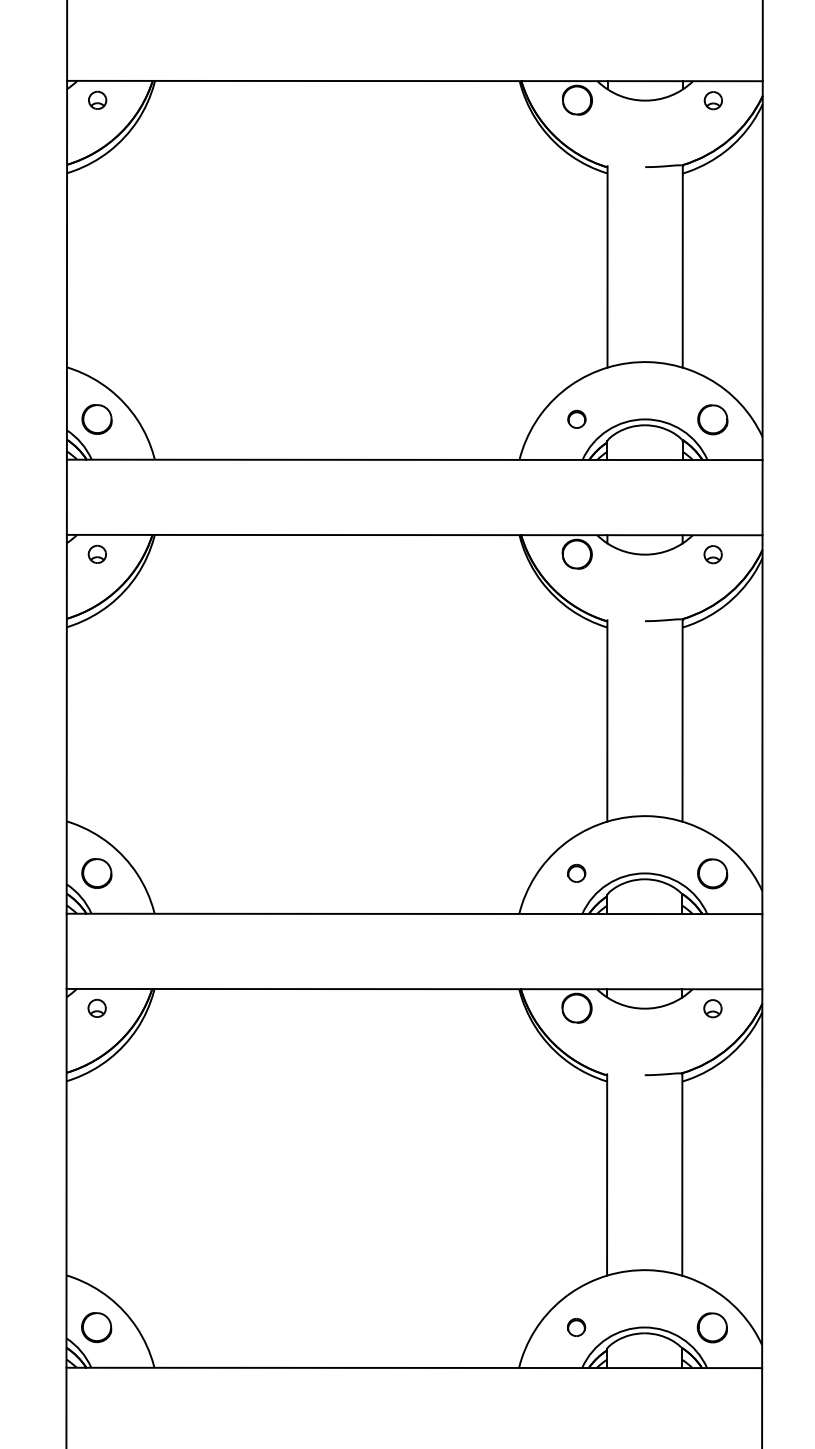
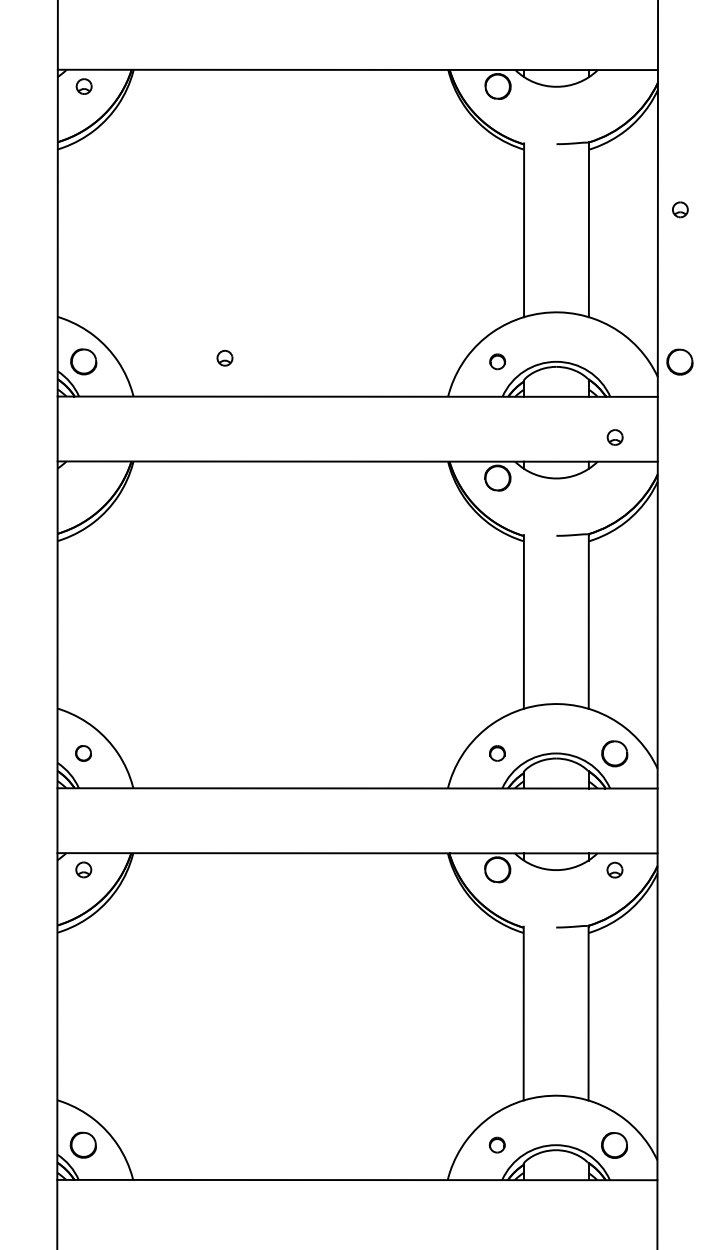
part: (713, 100) -> (680, 209), moved
part: (712, 419) -> (679, 361), moved
part: (96, 554) -> (224, 358), moved
part: (712, 554) -> (614, 437), moved
part: (96, 873) -> (83, 753), size x0.6

